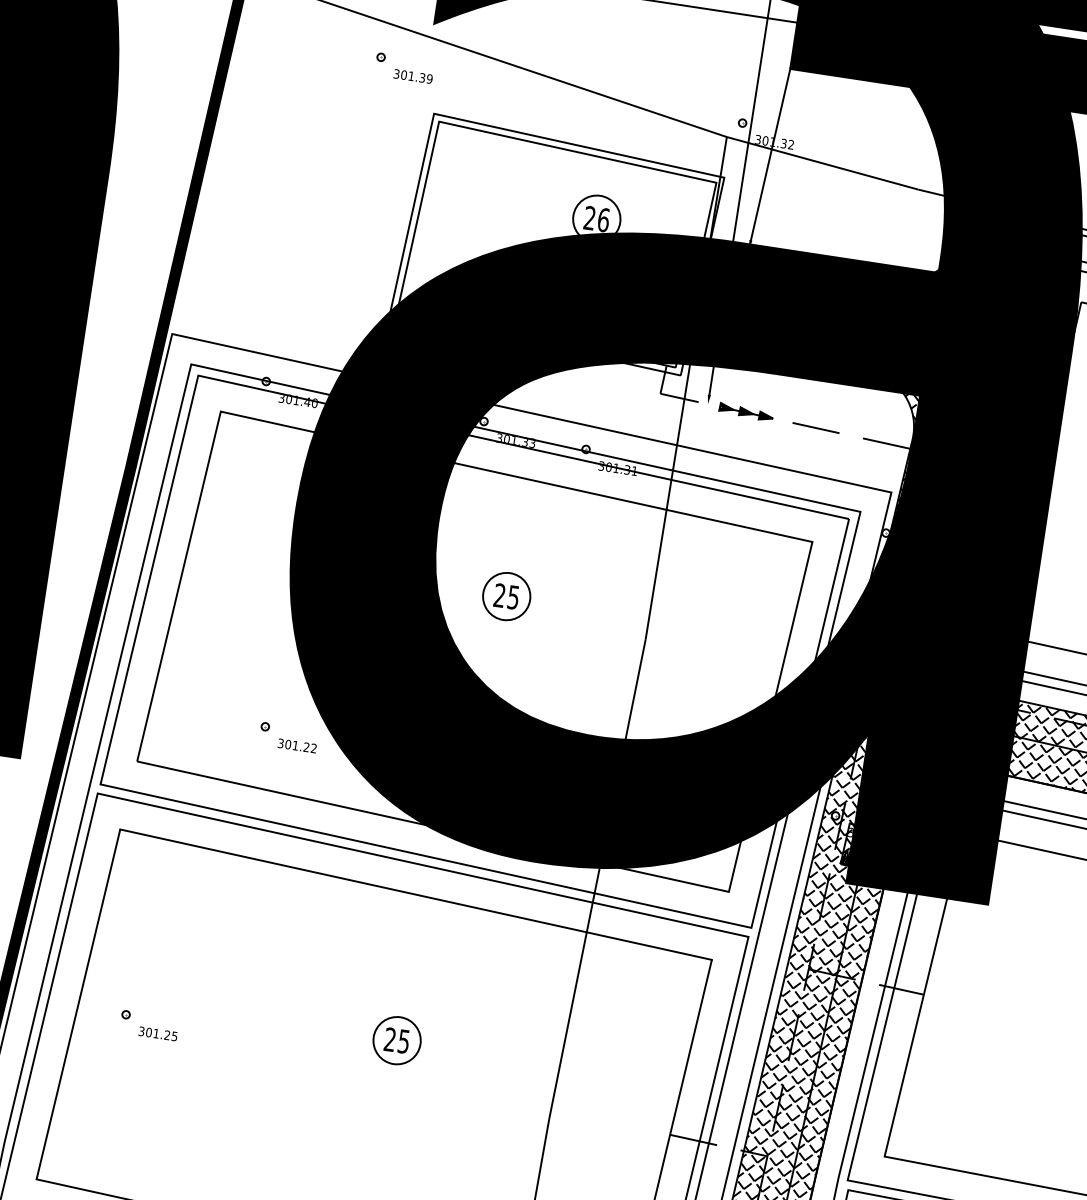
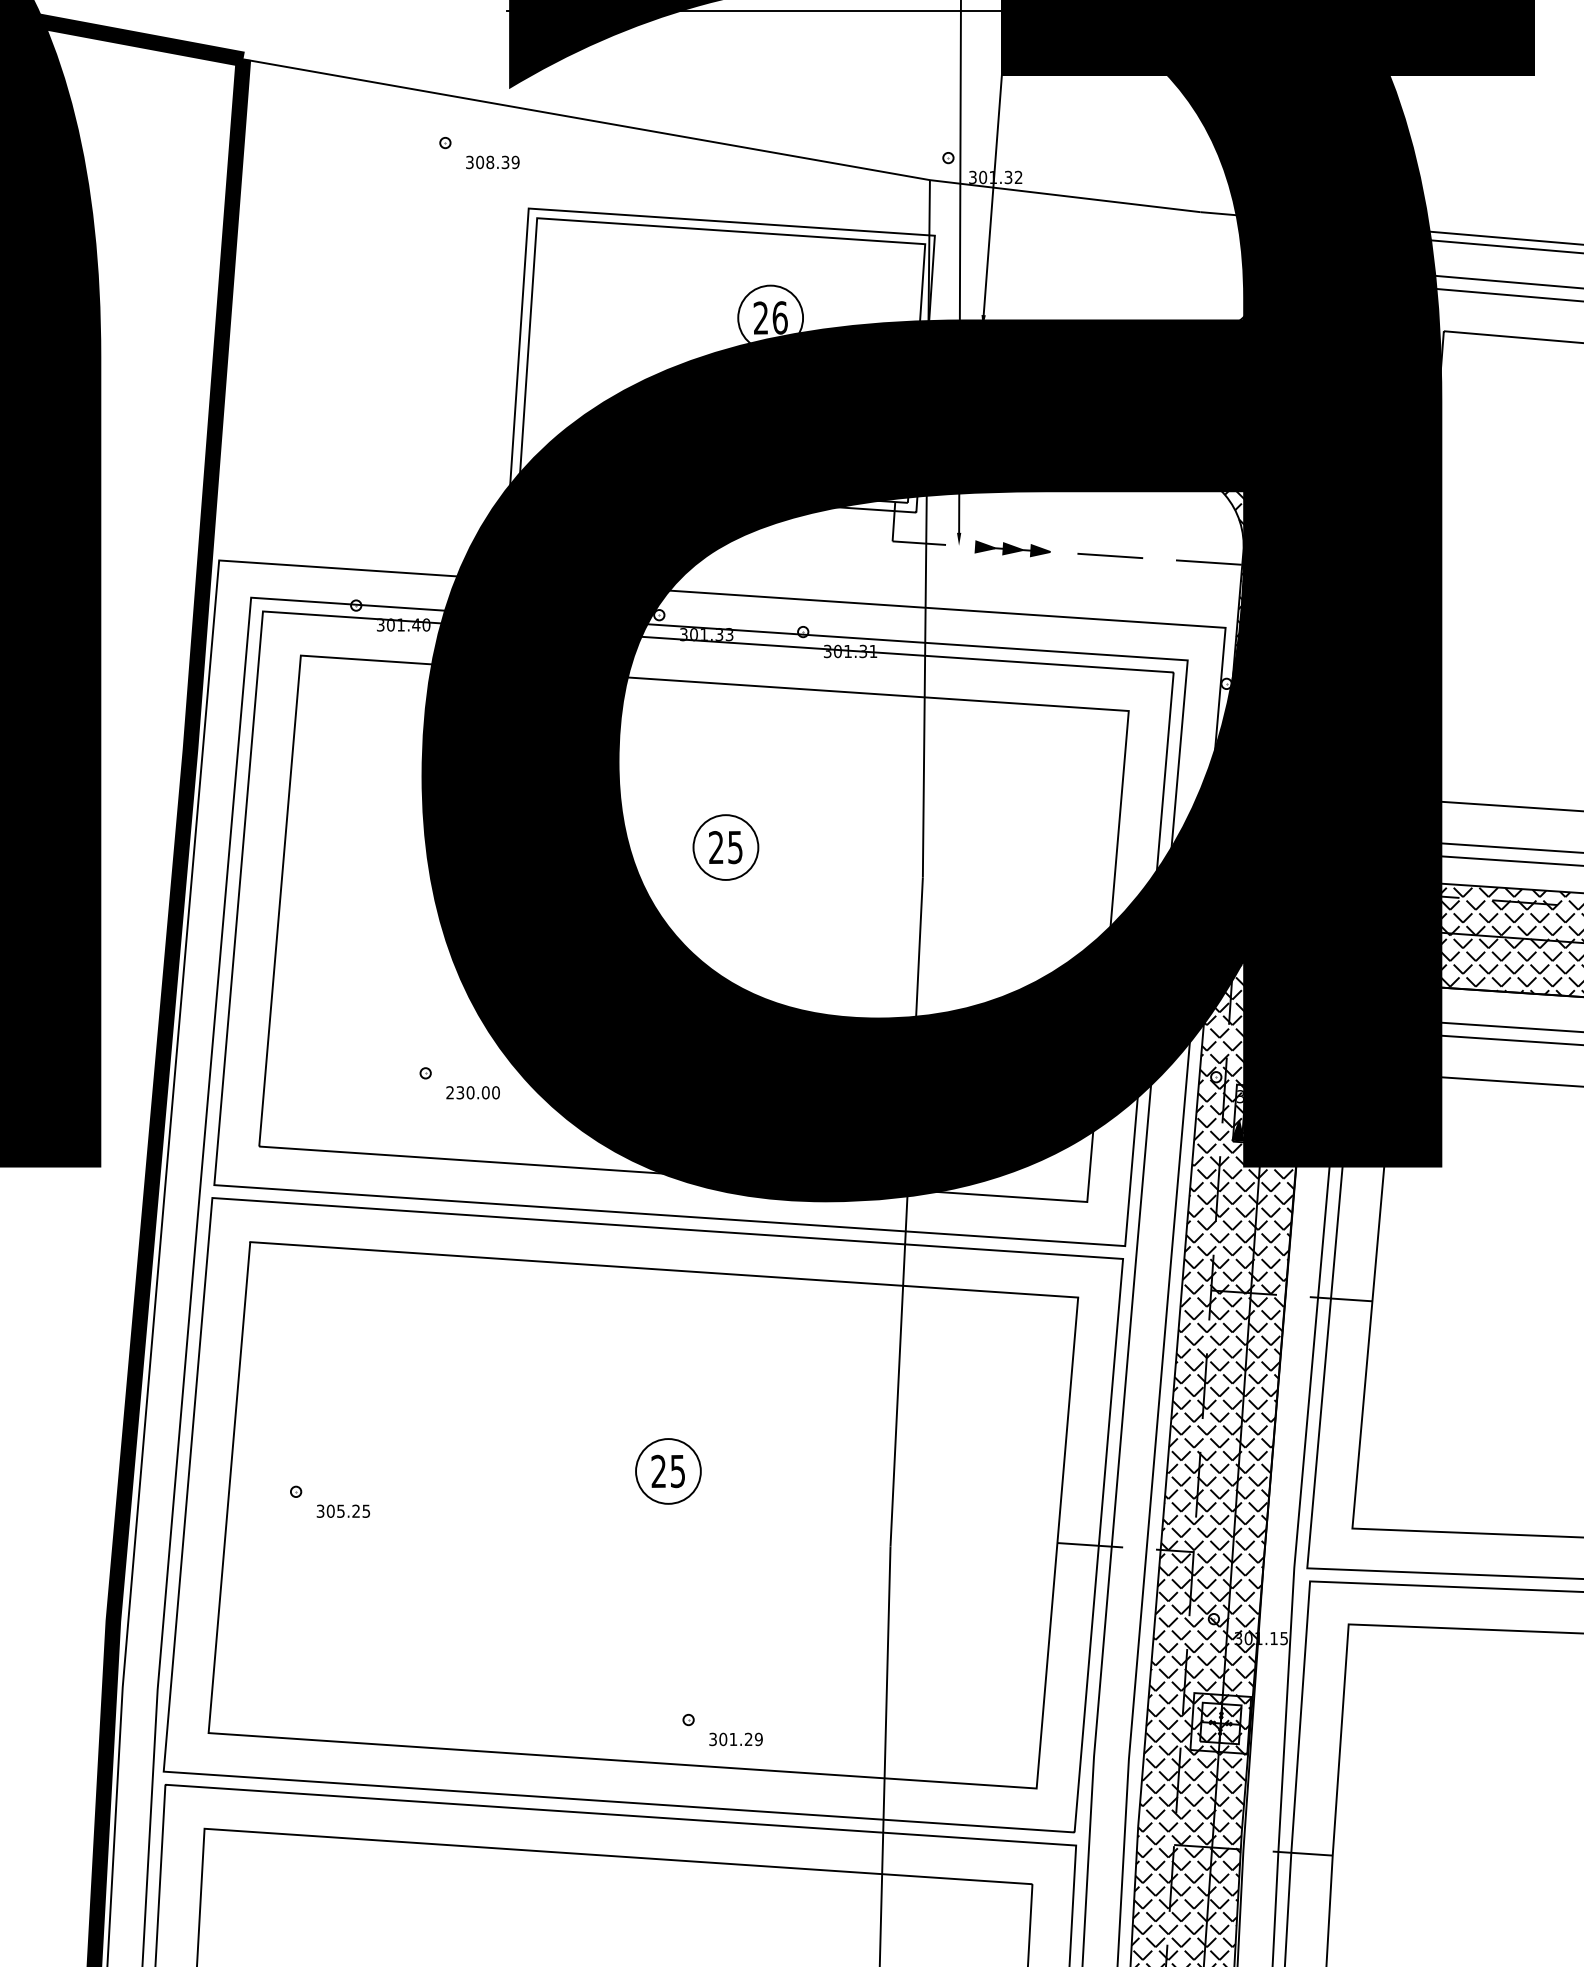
text: (411, 76) -> (490, 162), 301.39 -> 308.39
text: (297, 745) -> (472, 1092), 301.22 -> 230.00
text: (156, 1033) -> (340, 1510), 301.25 -> 305.25

